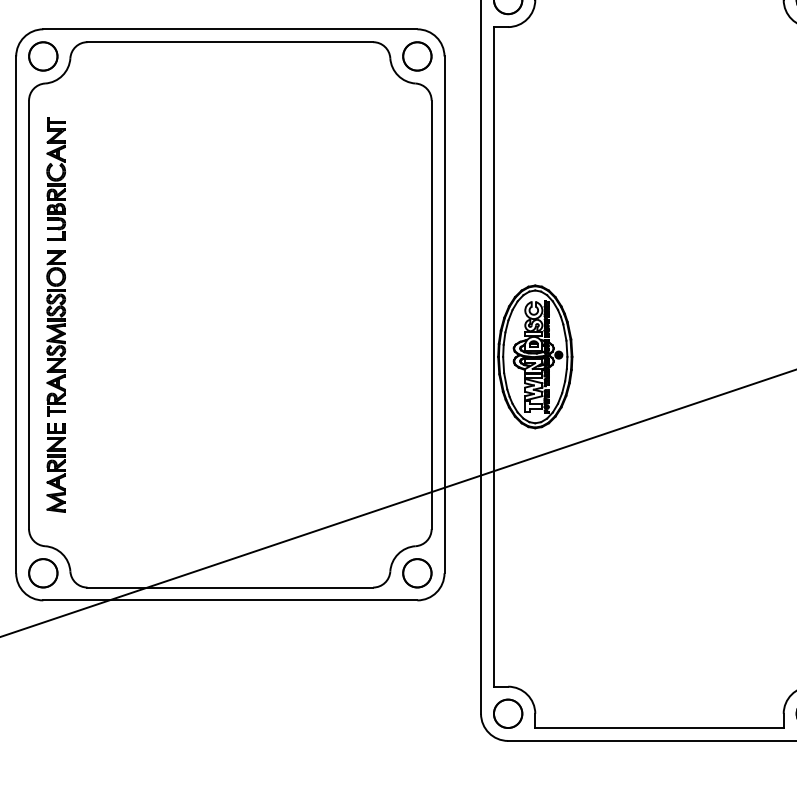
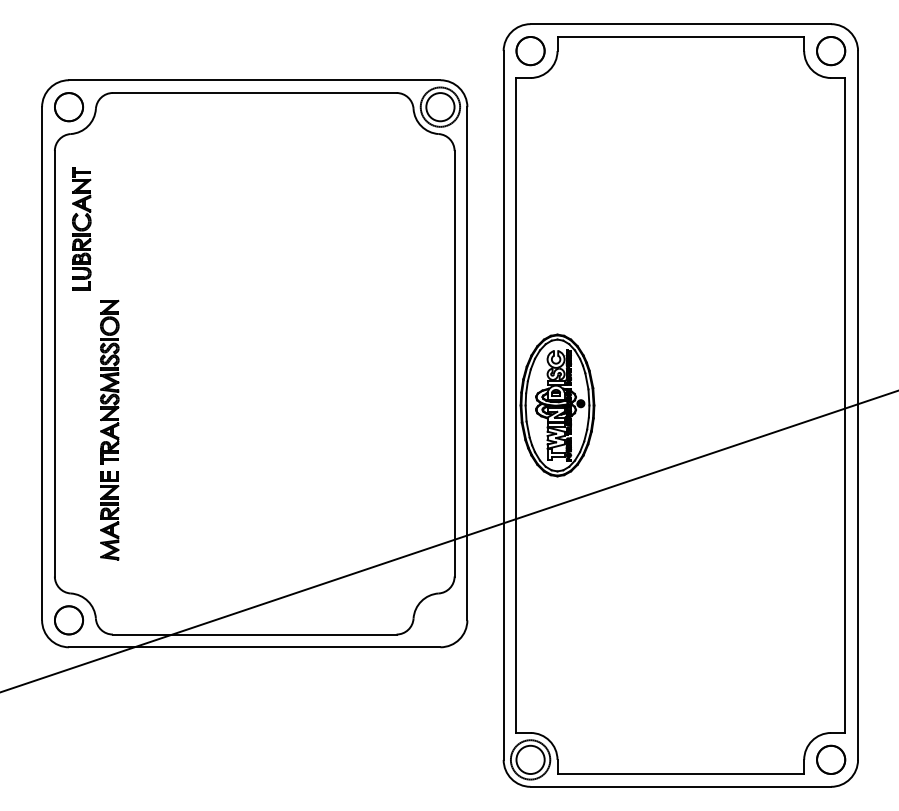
circle: (417, 56) -> (440, 107), size x1.4
part: (55, 381) -> (109, 429), moved
circle: (417, 573) -> (440, 620), removed
circle: (508, 713) -> (530, 759), size x1.4

